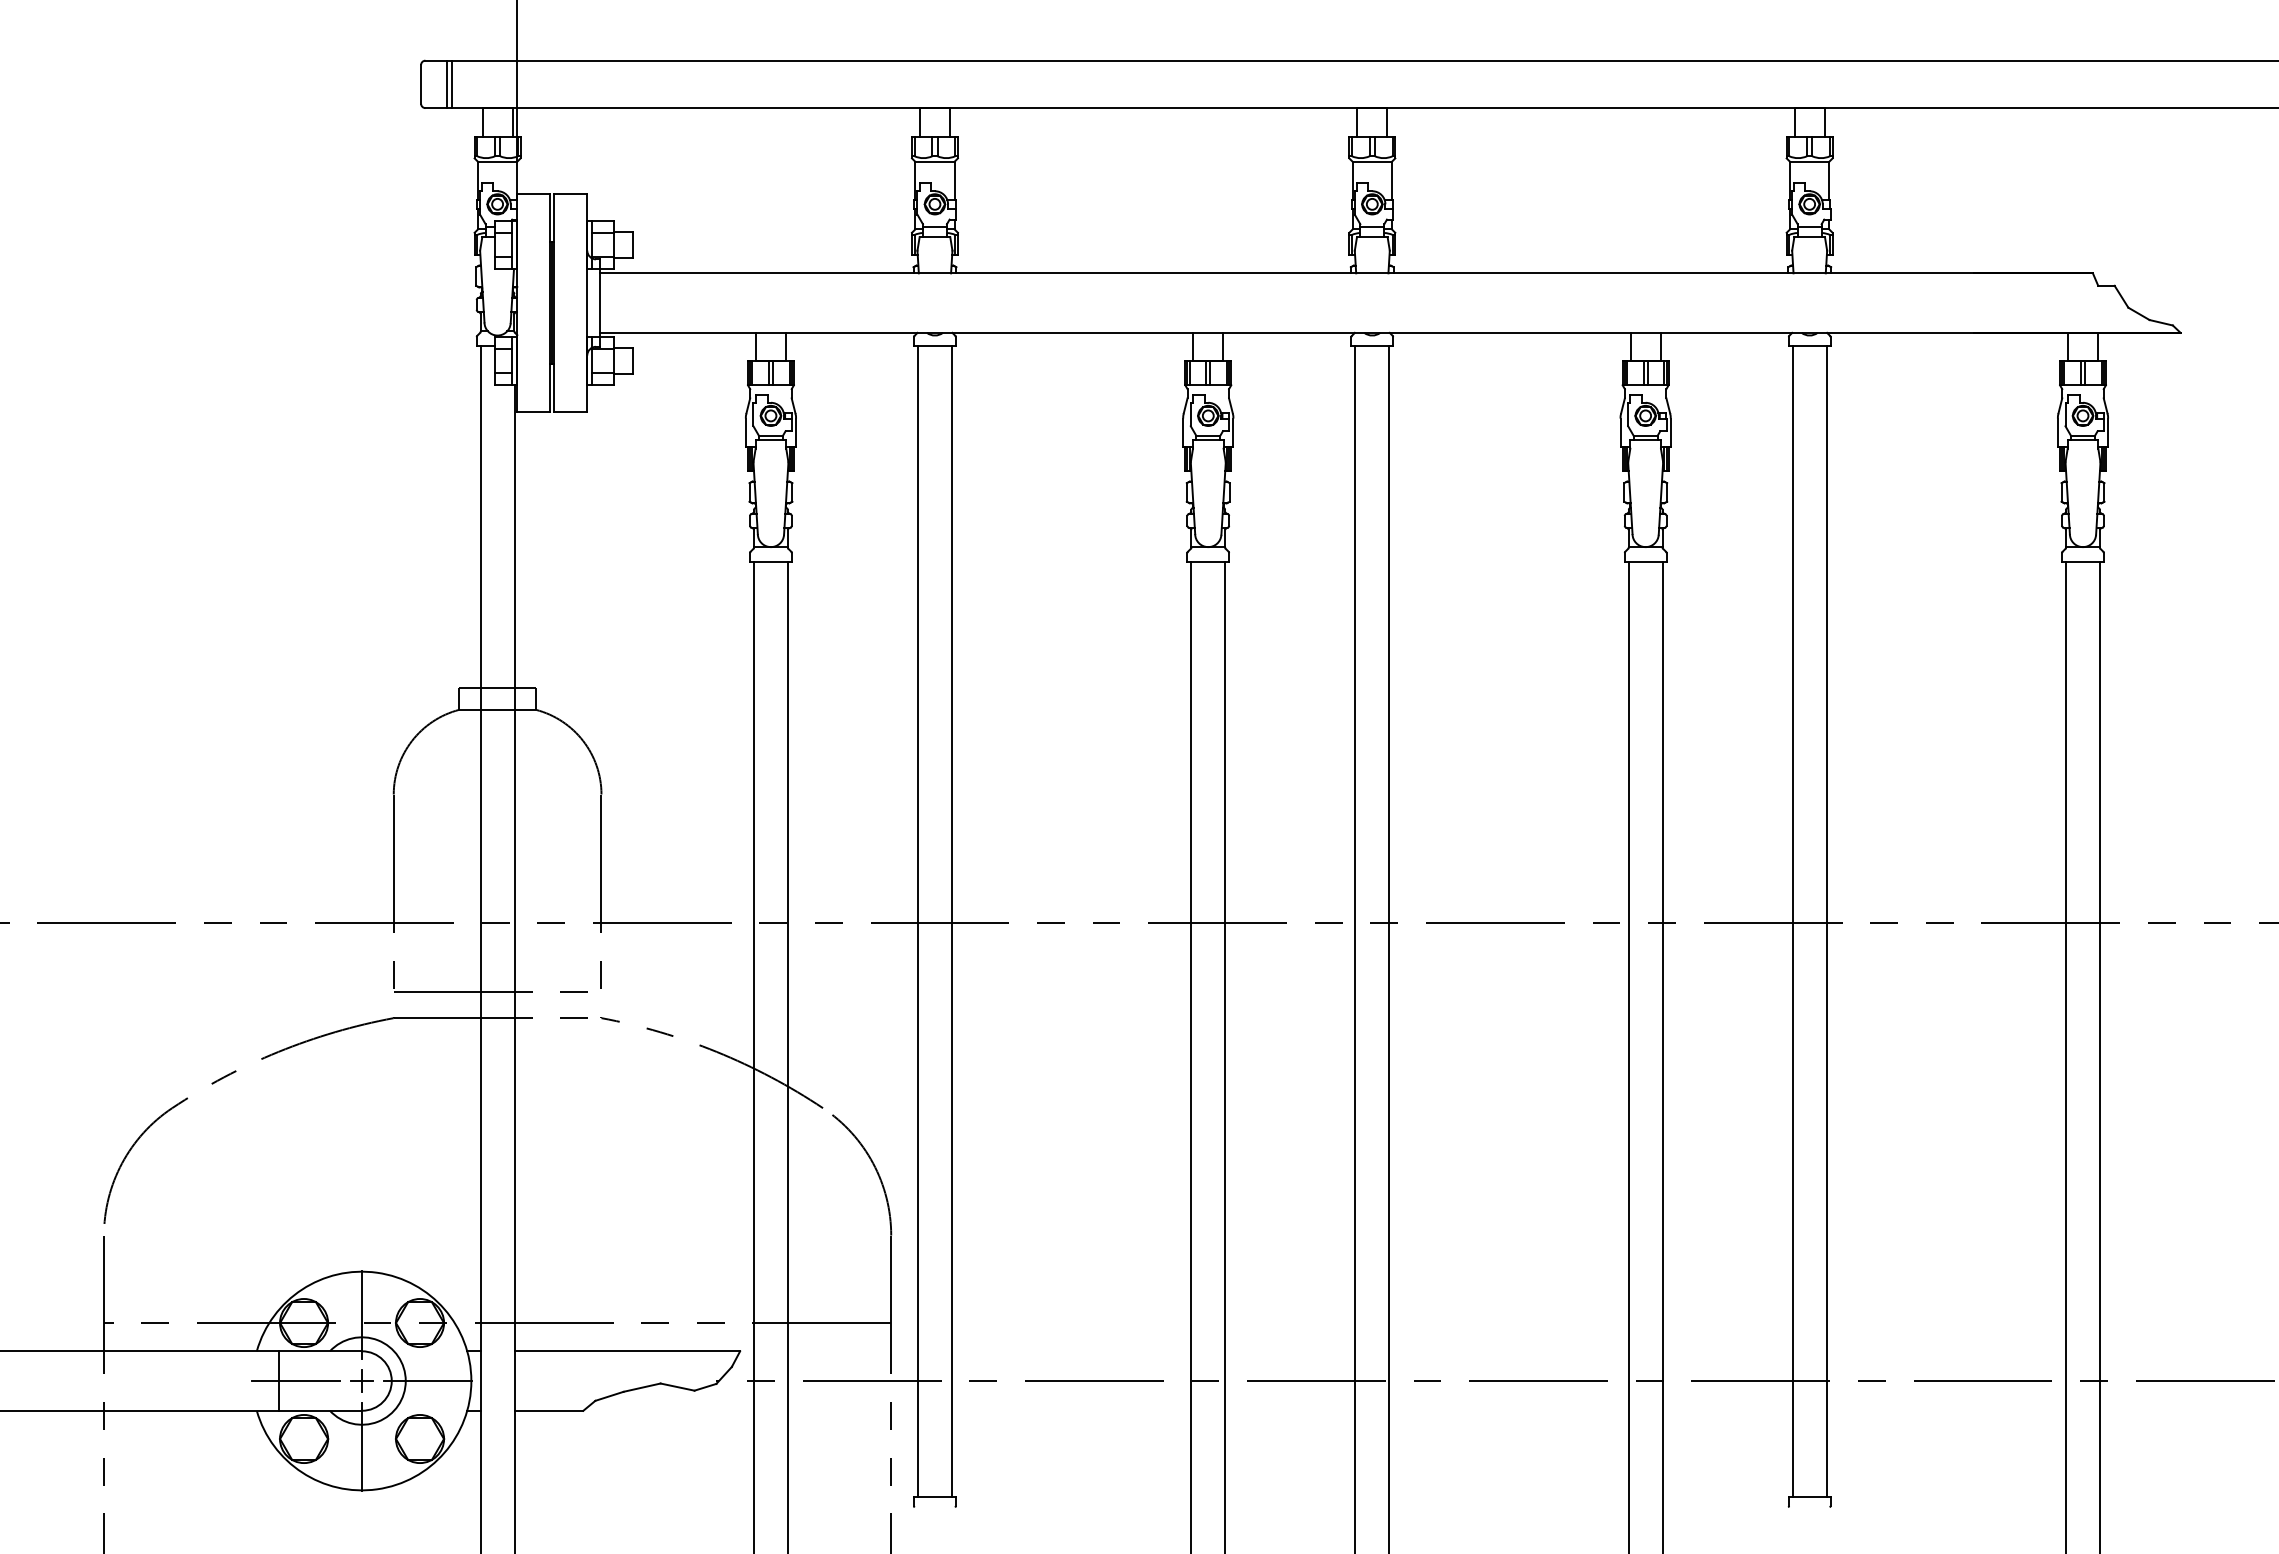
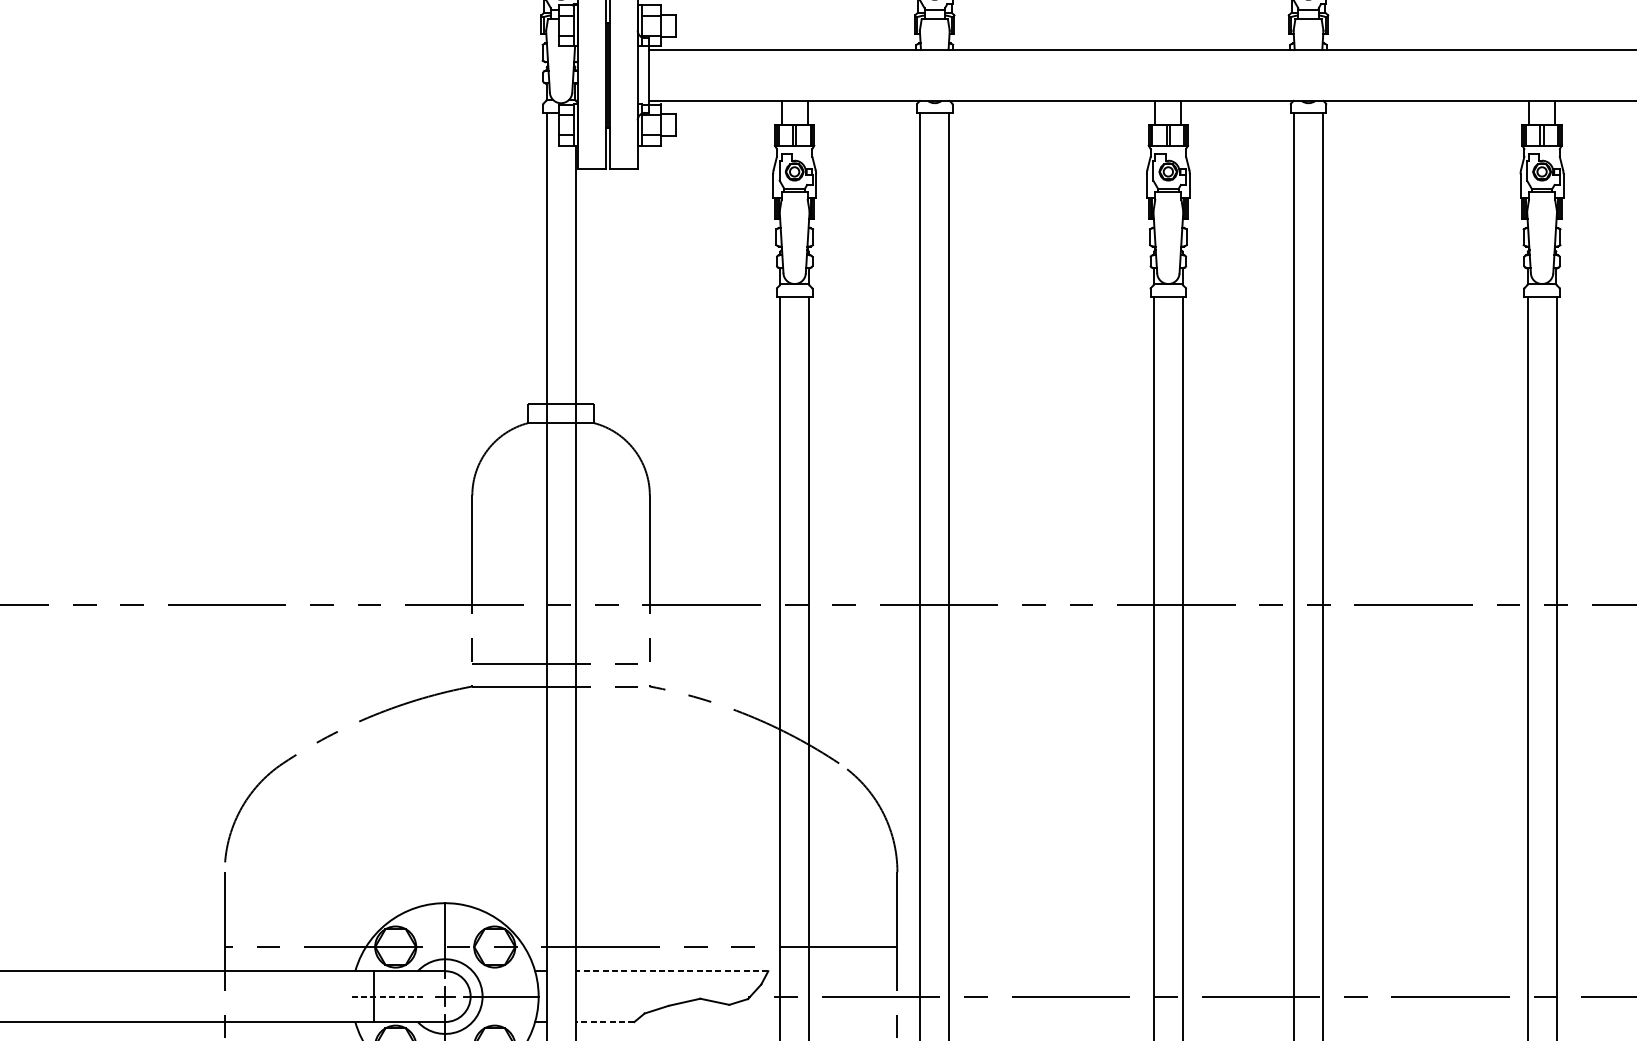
line: (627, 1351) -> (672, 971), solid -> dashed
line: (296, 1381) -> (389, 997), solid -> dashed
line: (548, 1410) -> (604, 1021), solid -> dashed

